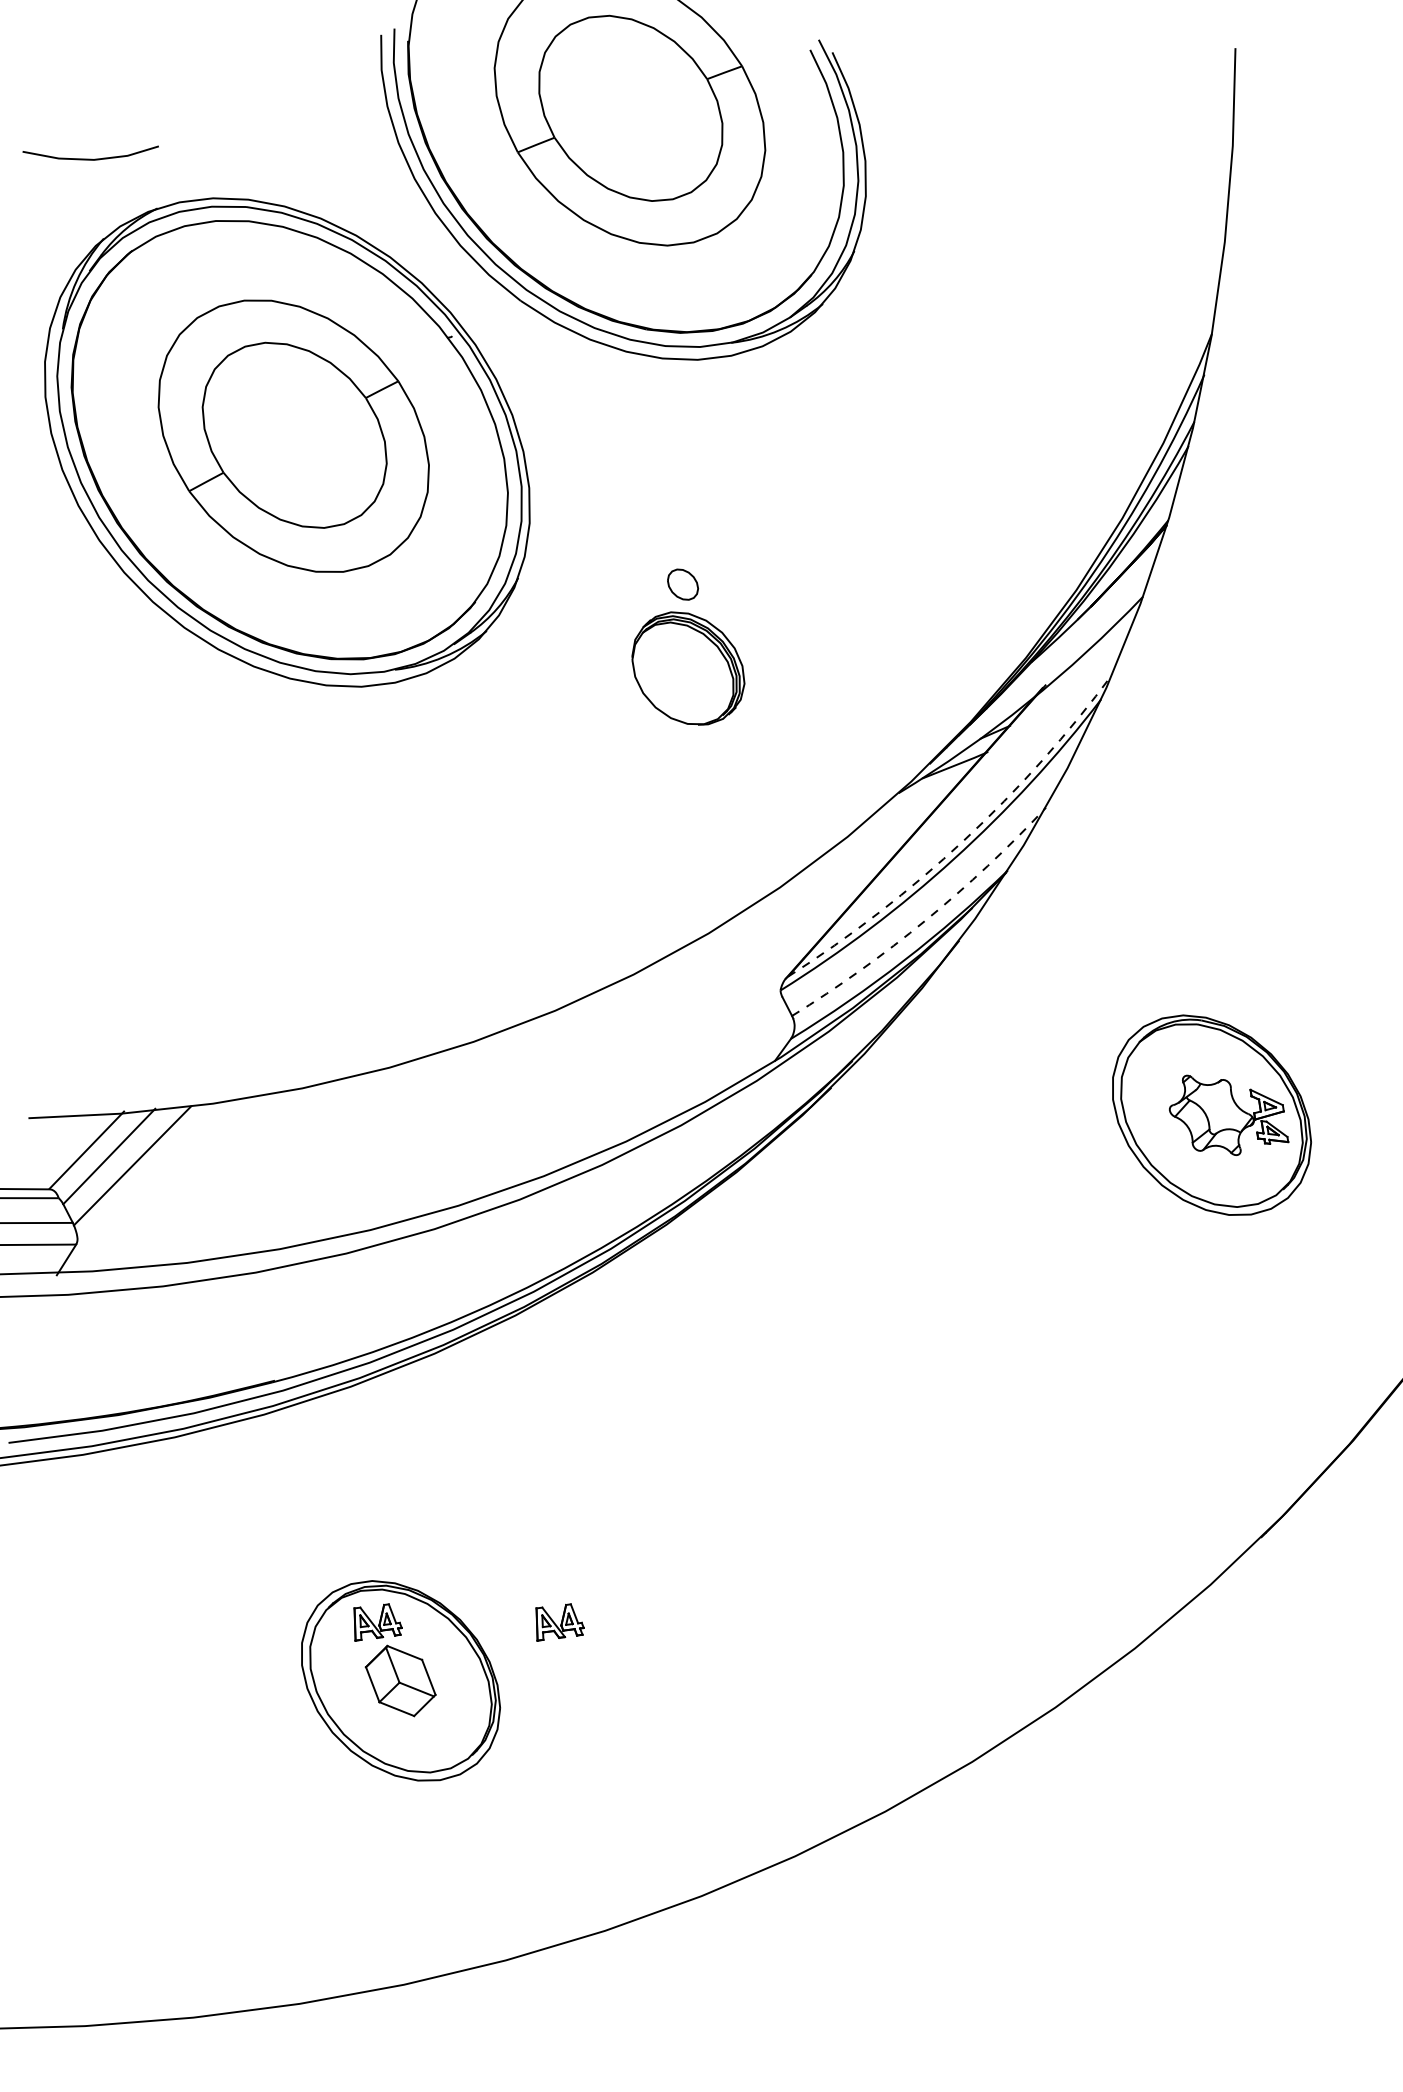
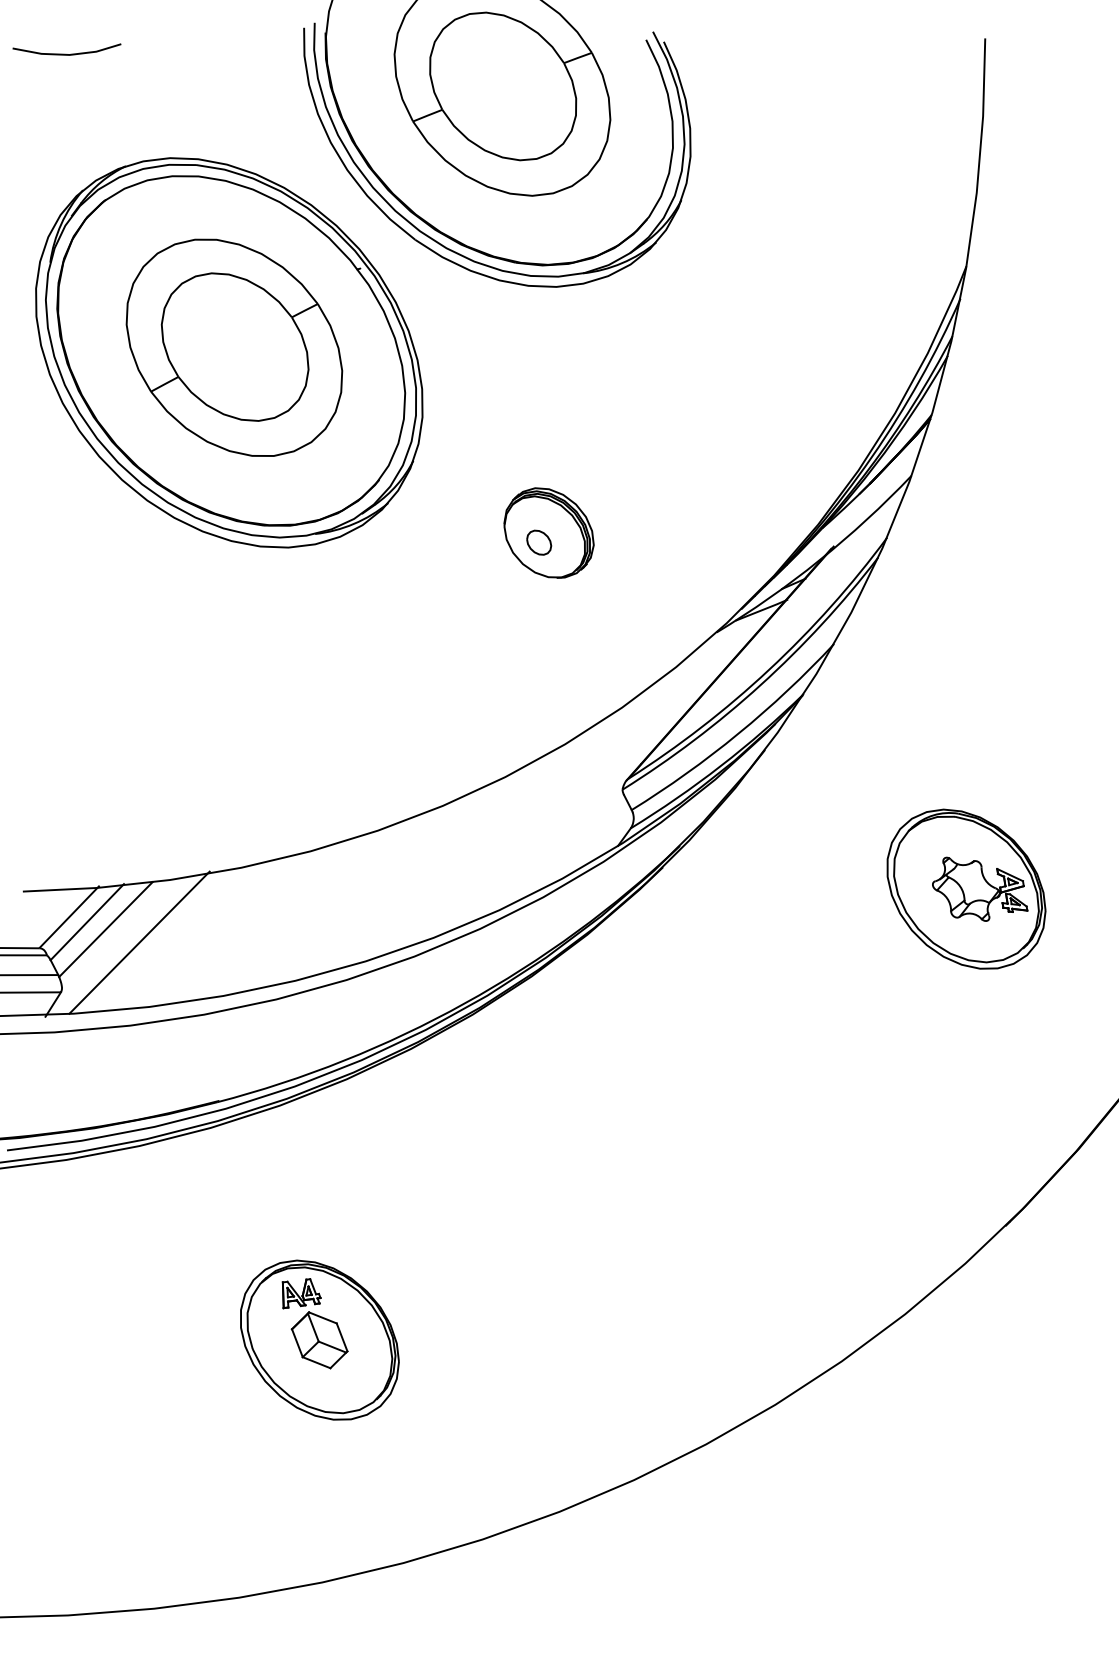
line: (90, 158) -> (66, 53), moved
part: (682, 584) -> (538, 542), moved
arc: (964, 840) -> (769, 670), dashed -> solid
arc: (925, 920) -> (738, 733), dashed -> solid
line: (174, 1182) -> (139, 942), added
part: (559, 1622) -> (446, 1293), removed

